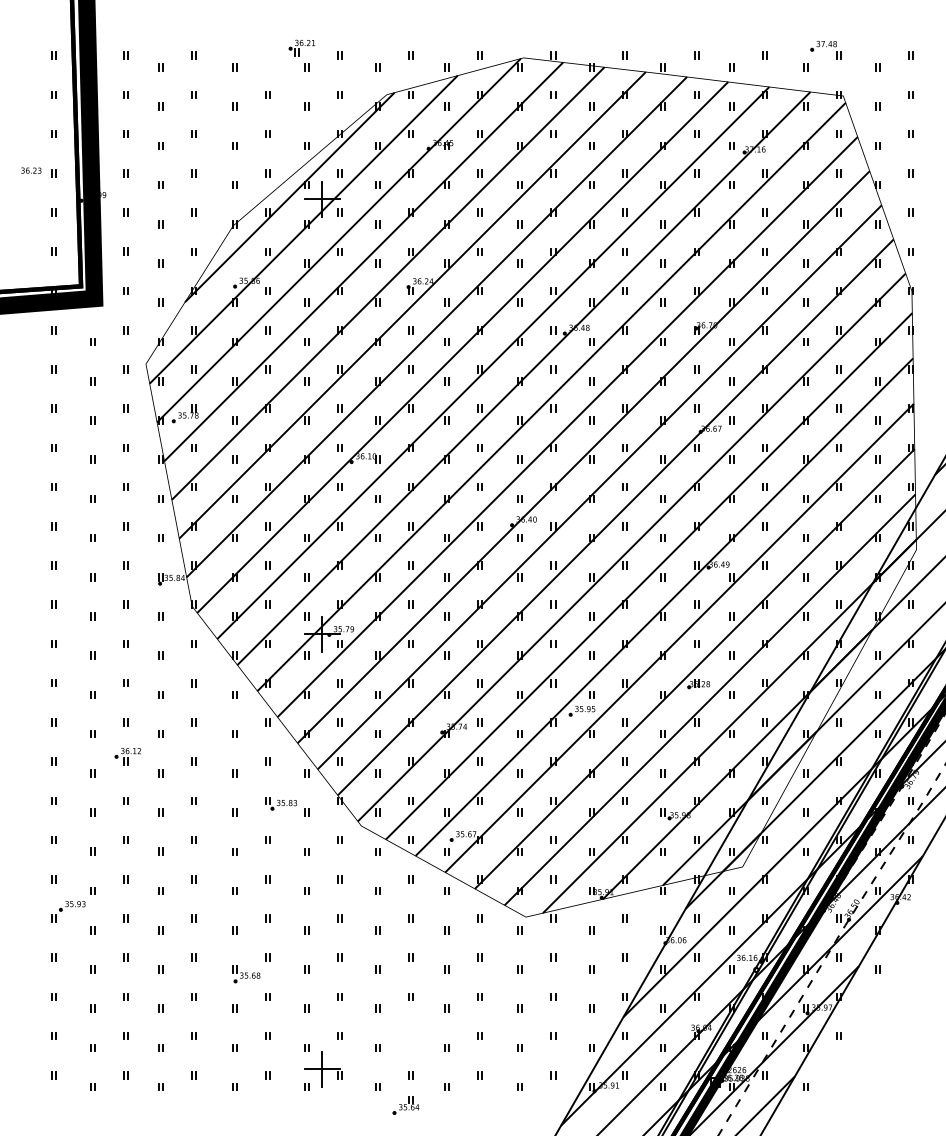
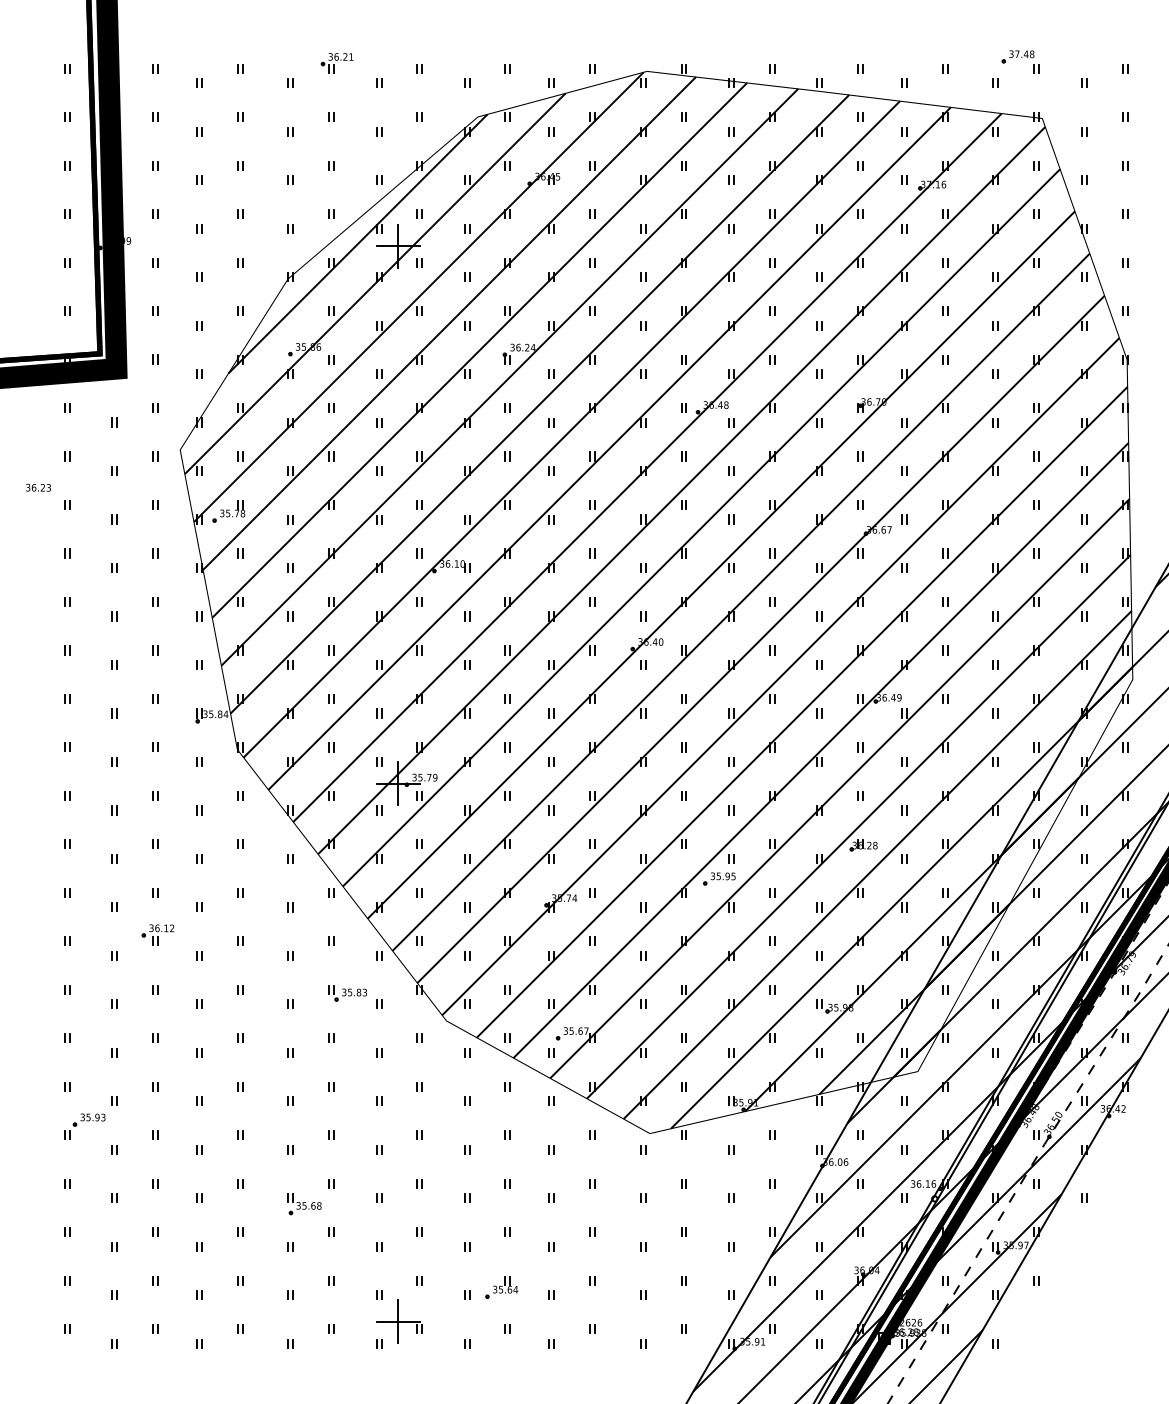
part: (301, 48) -> (336, 63), moved
text: (31, 170) -> (38, 487), moved
part: (405, 1105) -> (501, 1287), moved

